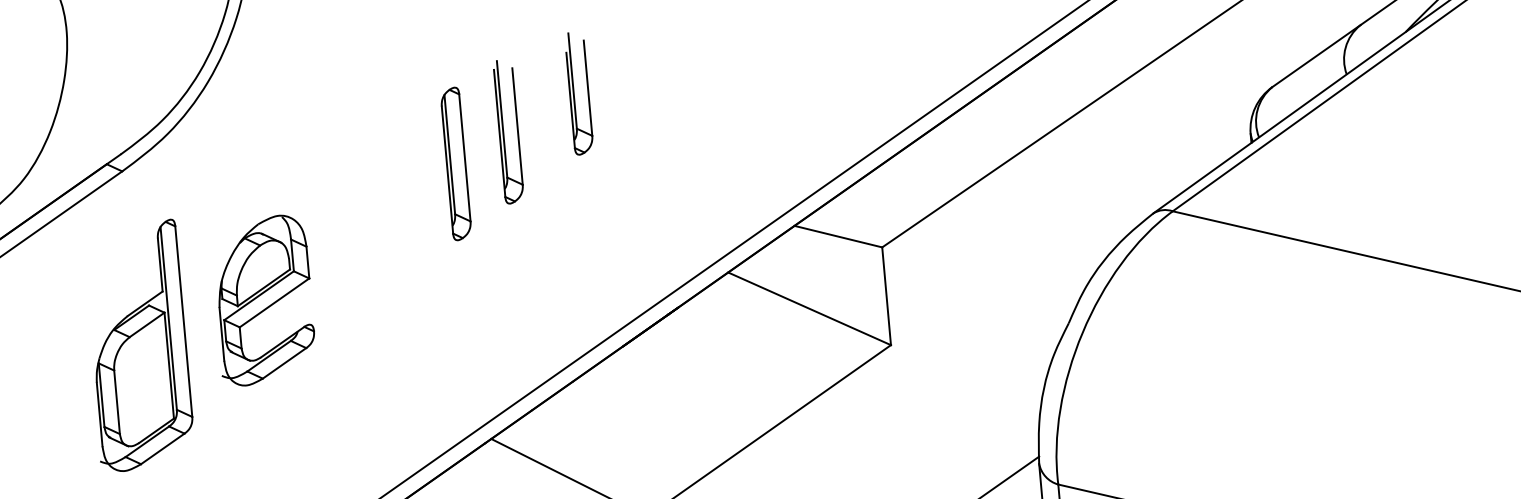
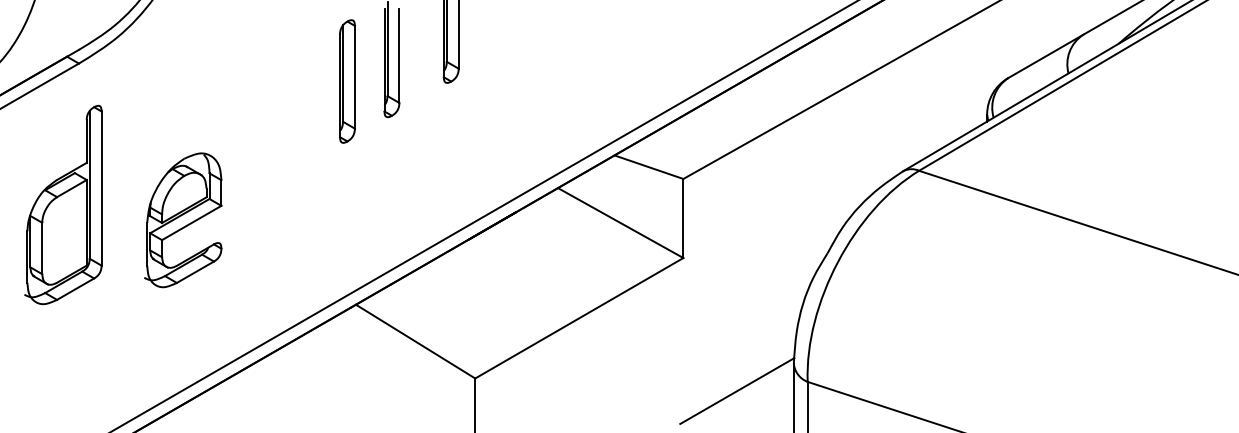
part: (264, 300) -> (183, 220), moved
part: (138, 345) -> (63, 204), moved

